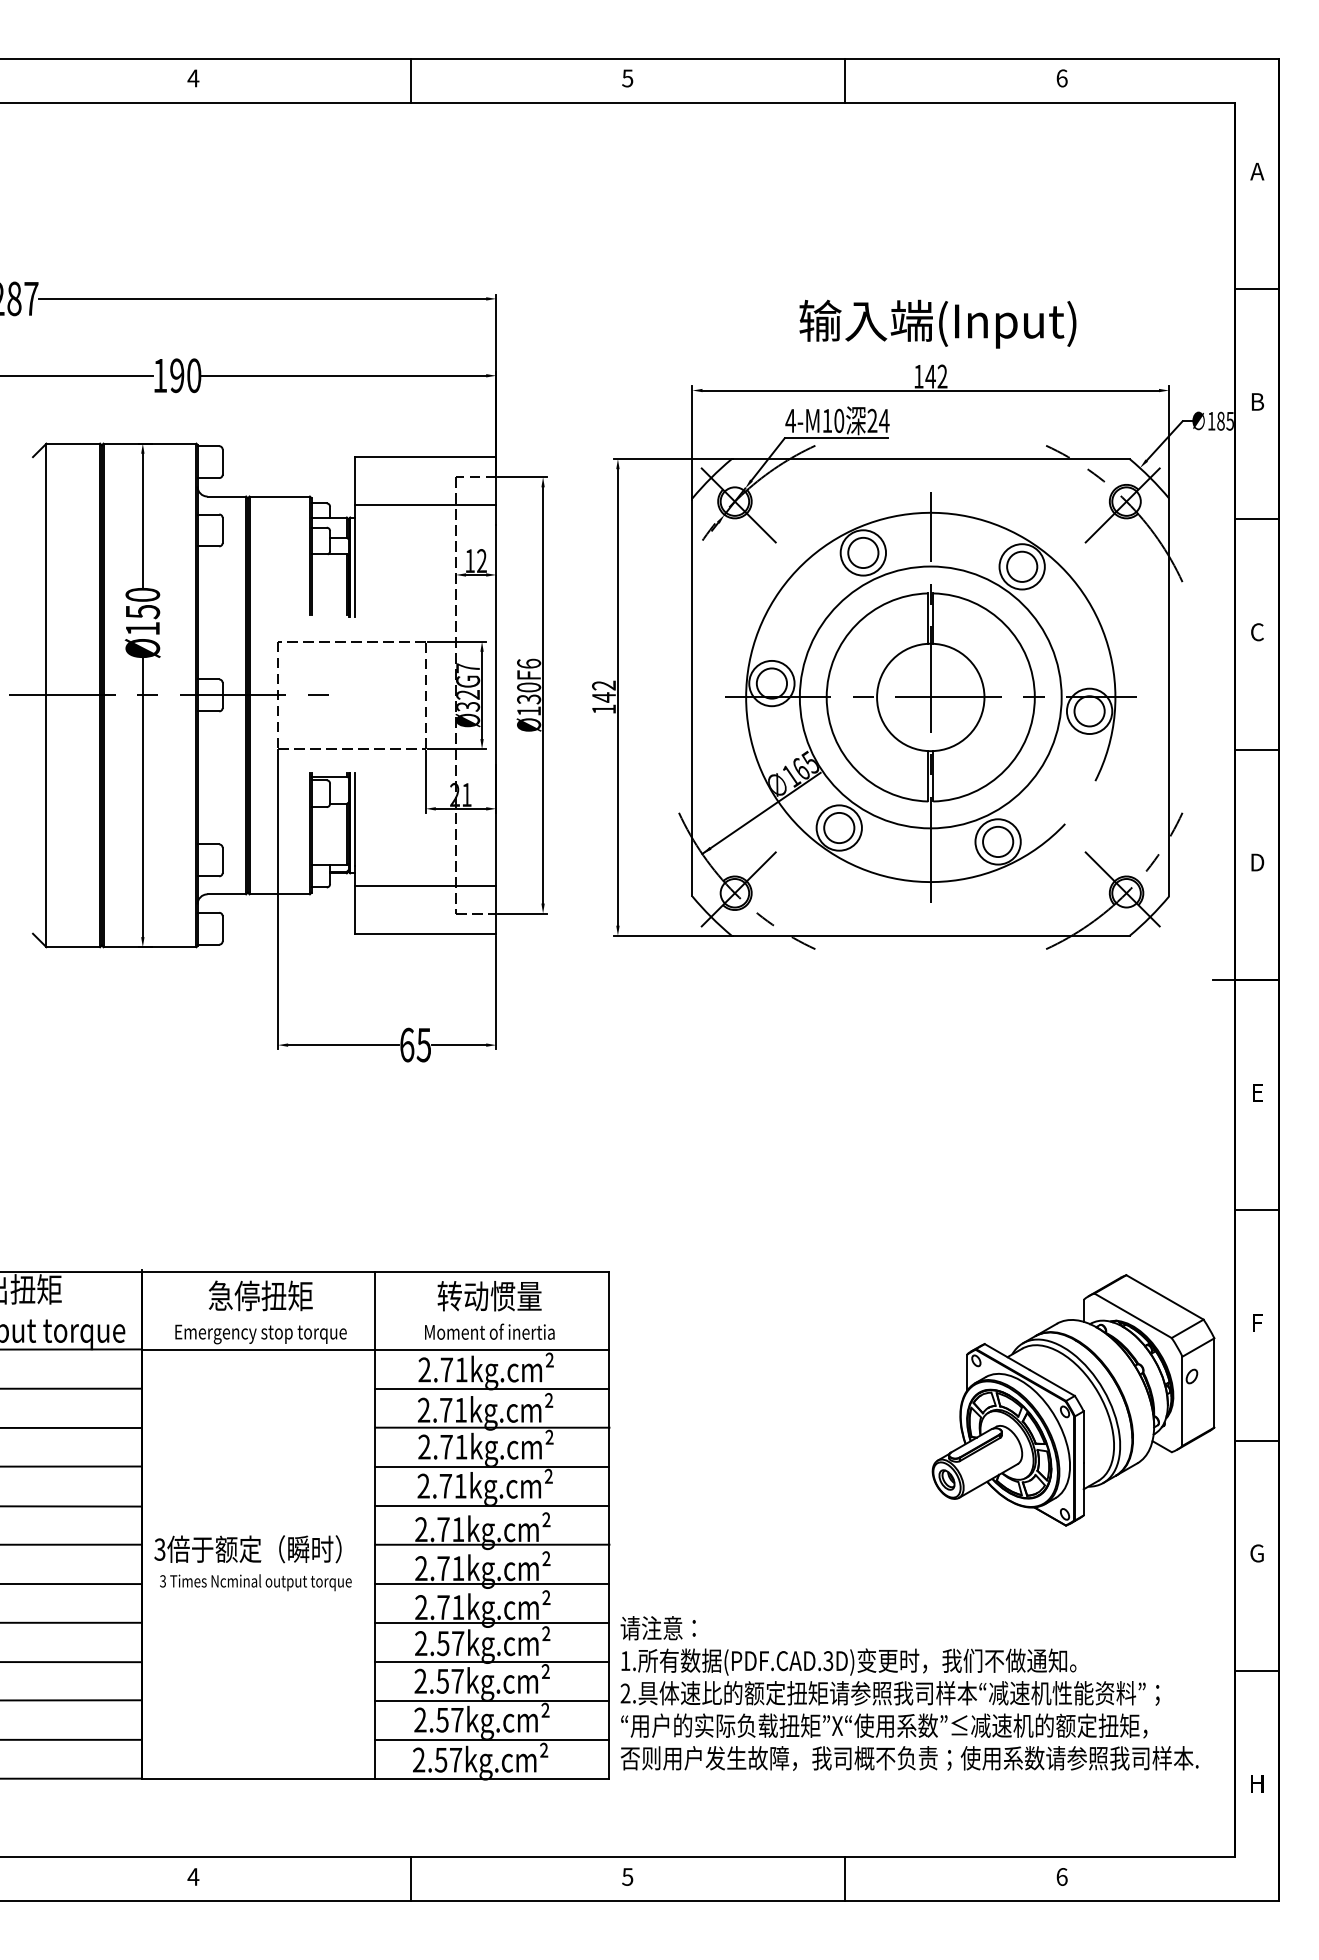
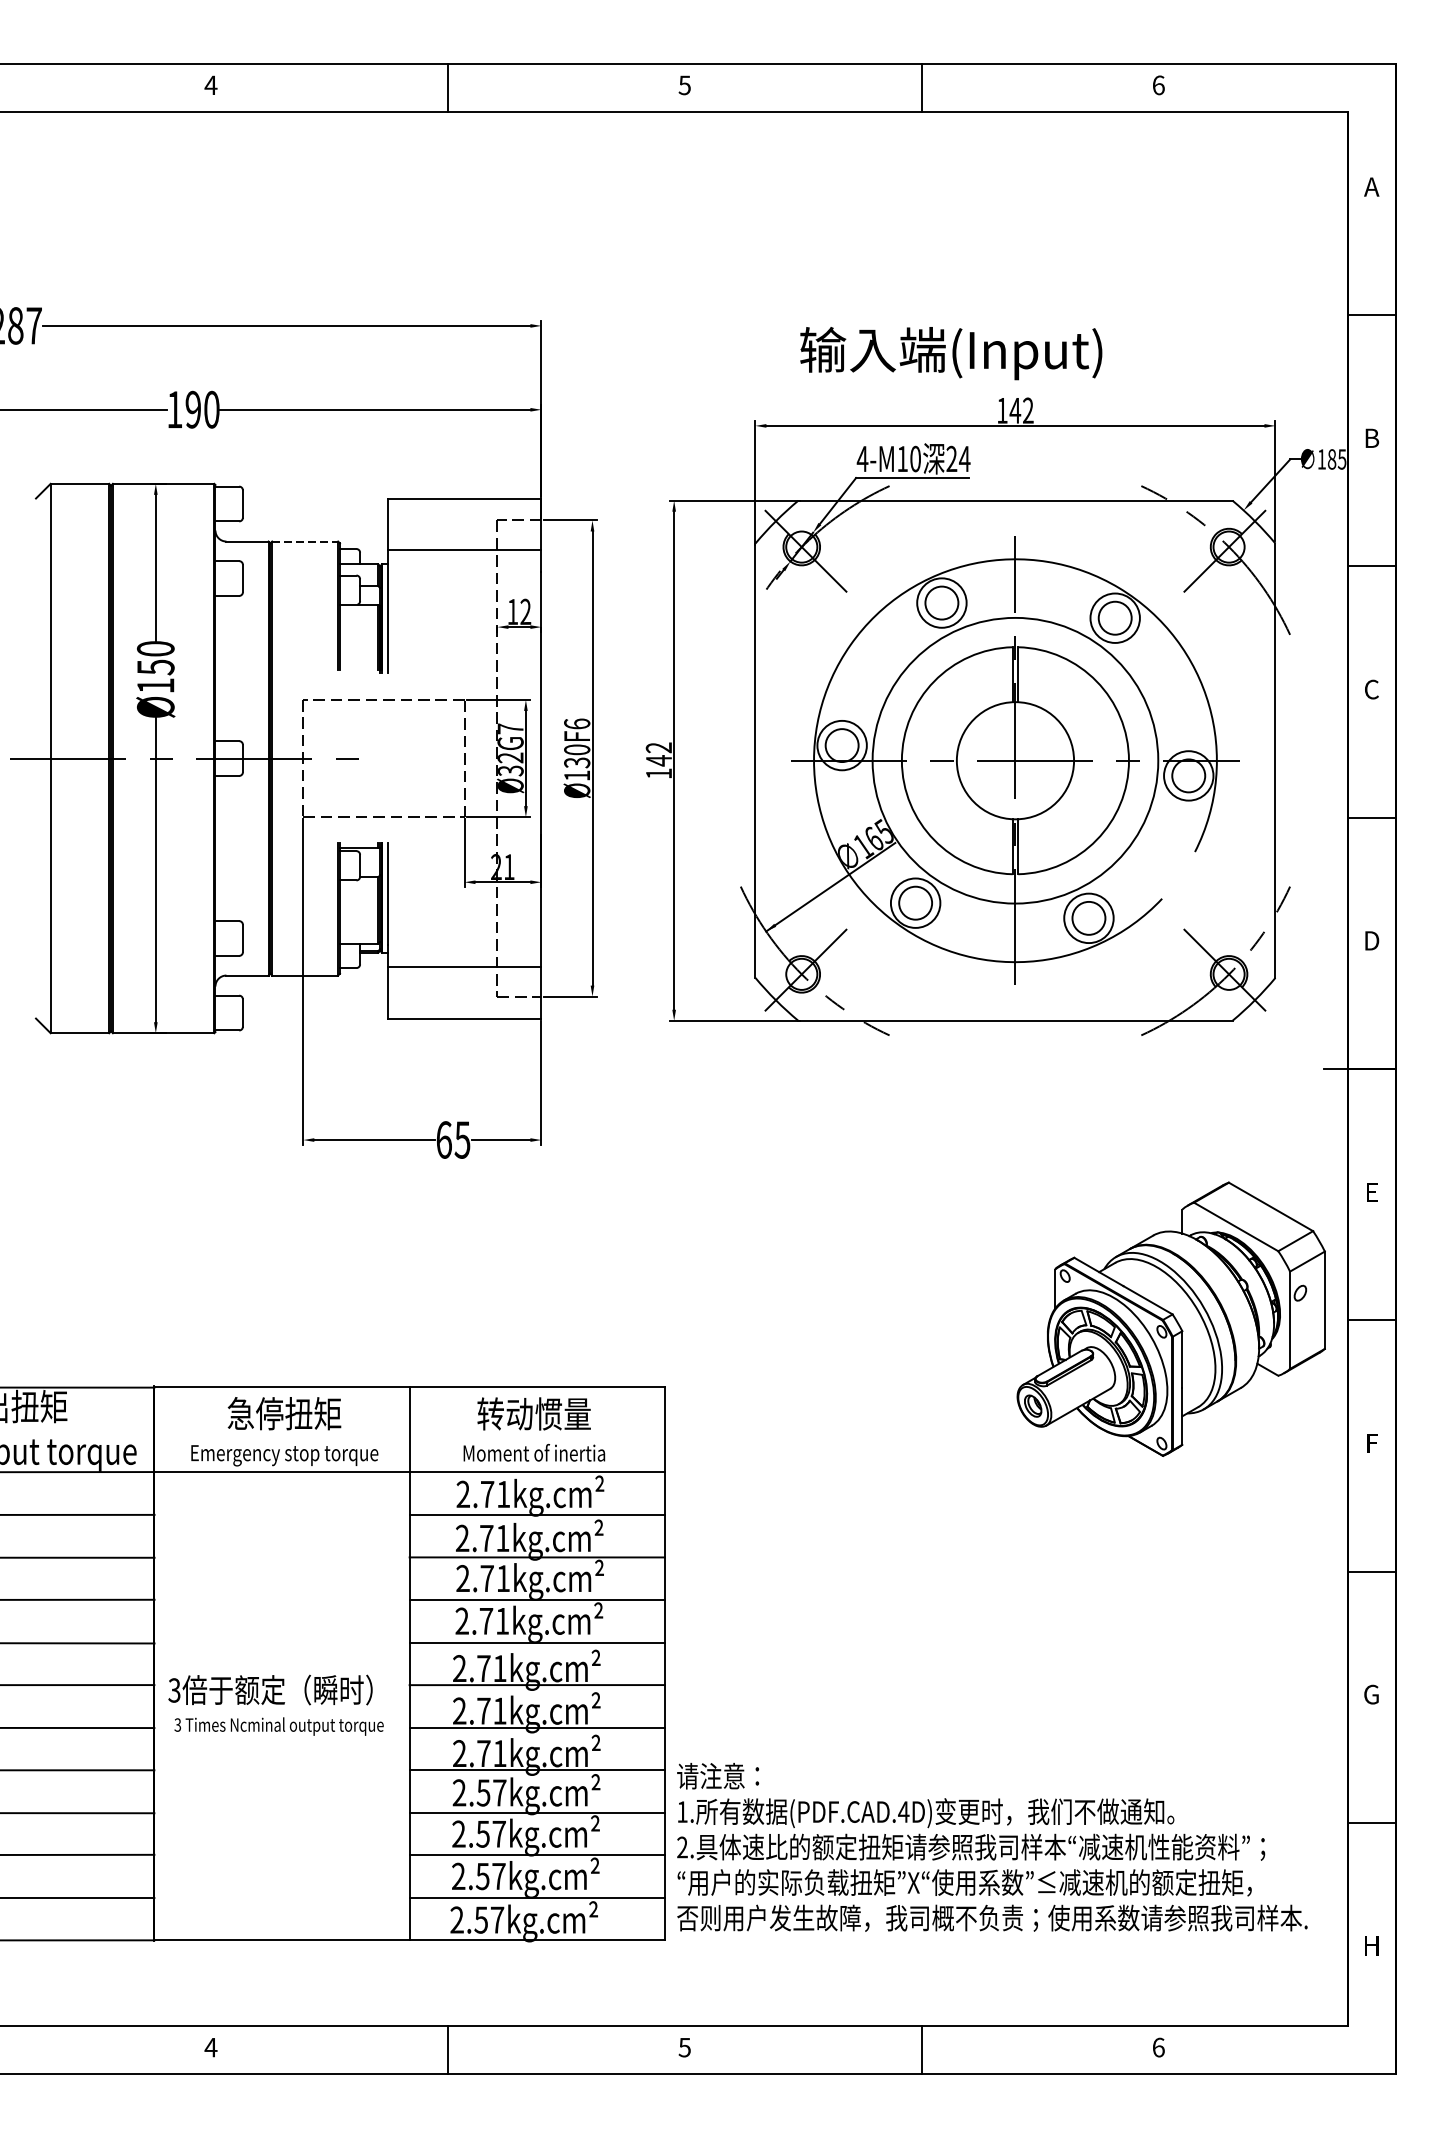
text: (937, 323) -> (950, 352), moved
line: (280, 496) -> (306, 541), solid -> dashed
part: (1073, 1400) -> (1171, 1319), moved
text: (828, 1661) -> (903, 1812), (PDF.CAD.3D) -> (PDF.CAD.4D)

